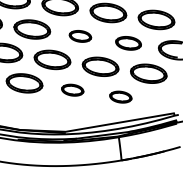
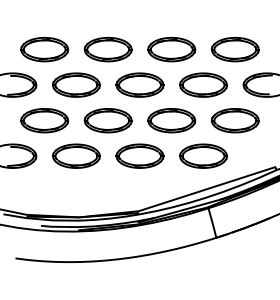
part: (80, 35) -> (139, 84), size x1.67
part: (128, 42) -> (203, 84), size x1.43
part: (72, 89) -> (139, 155), size x1.67
part: (120, 96) -> (203, 155), size x1.67

